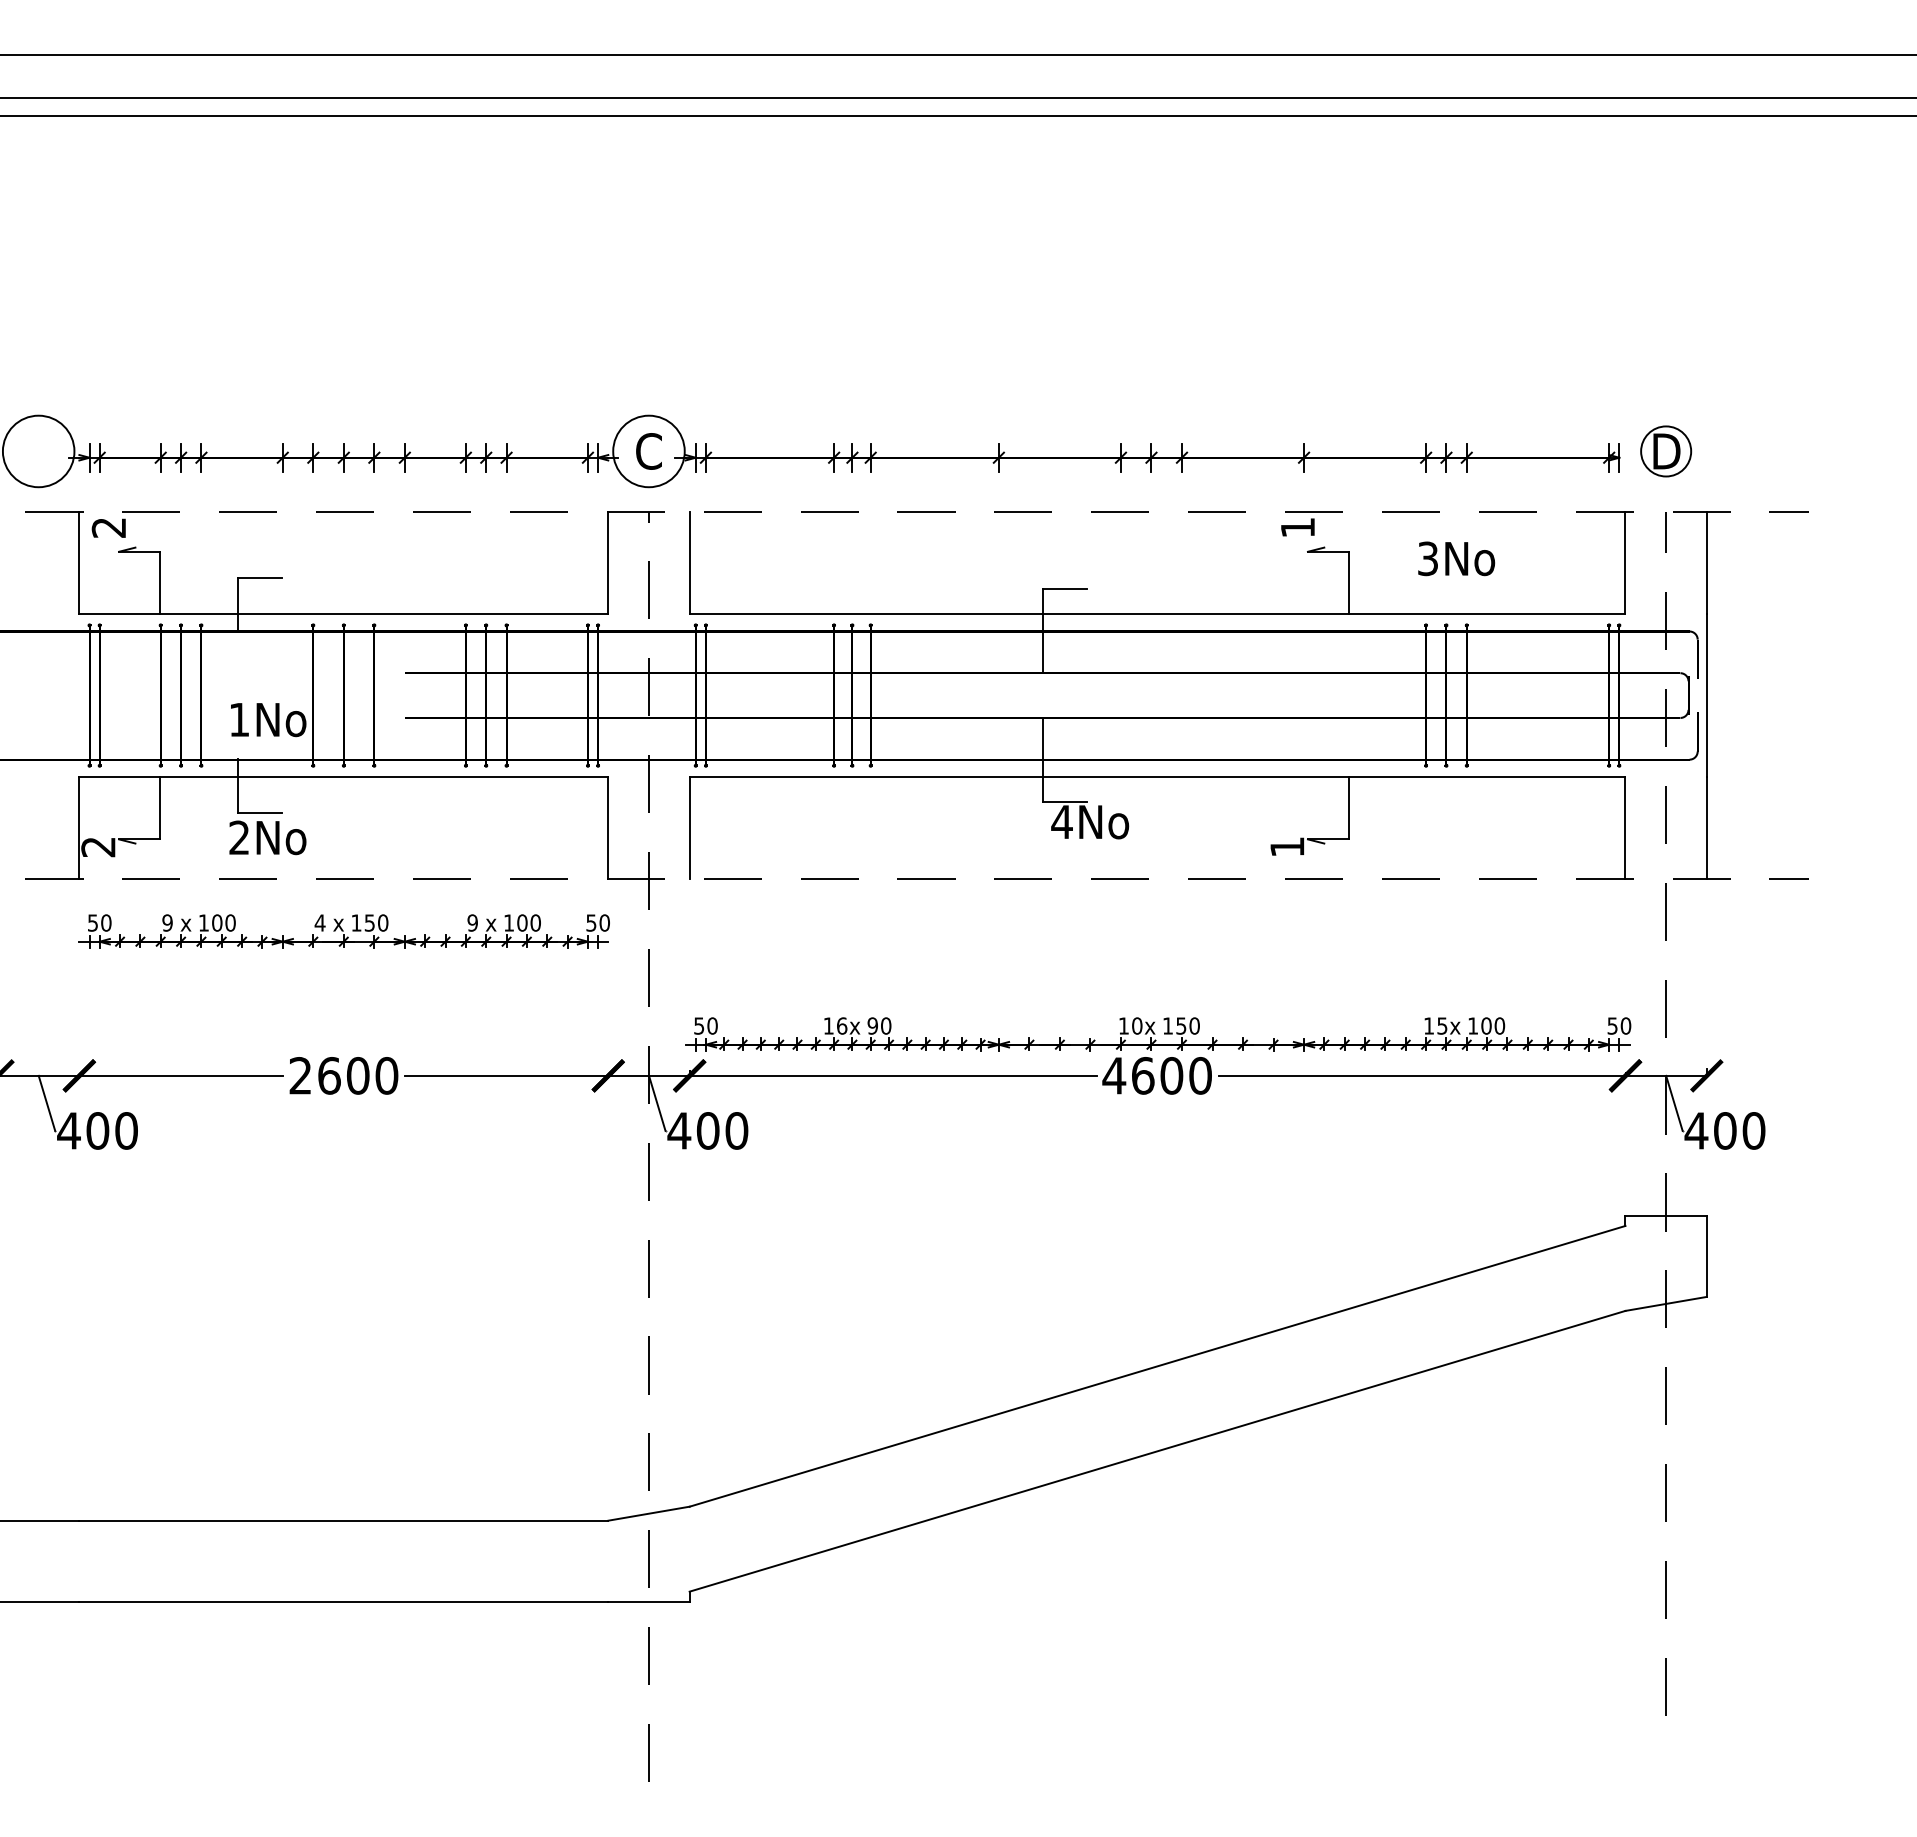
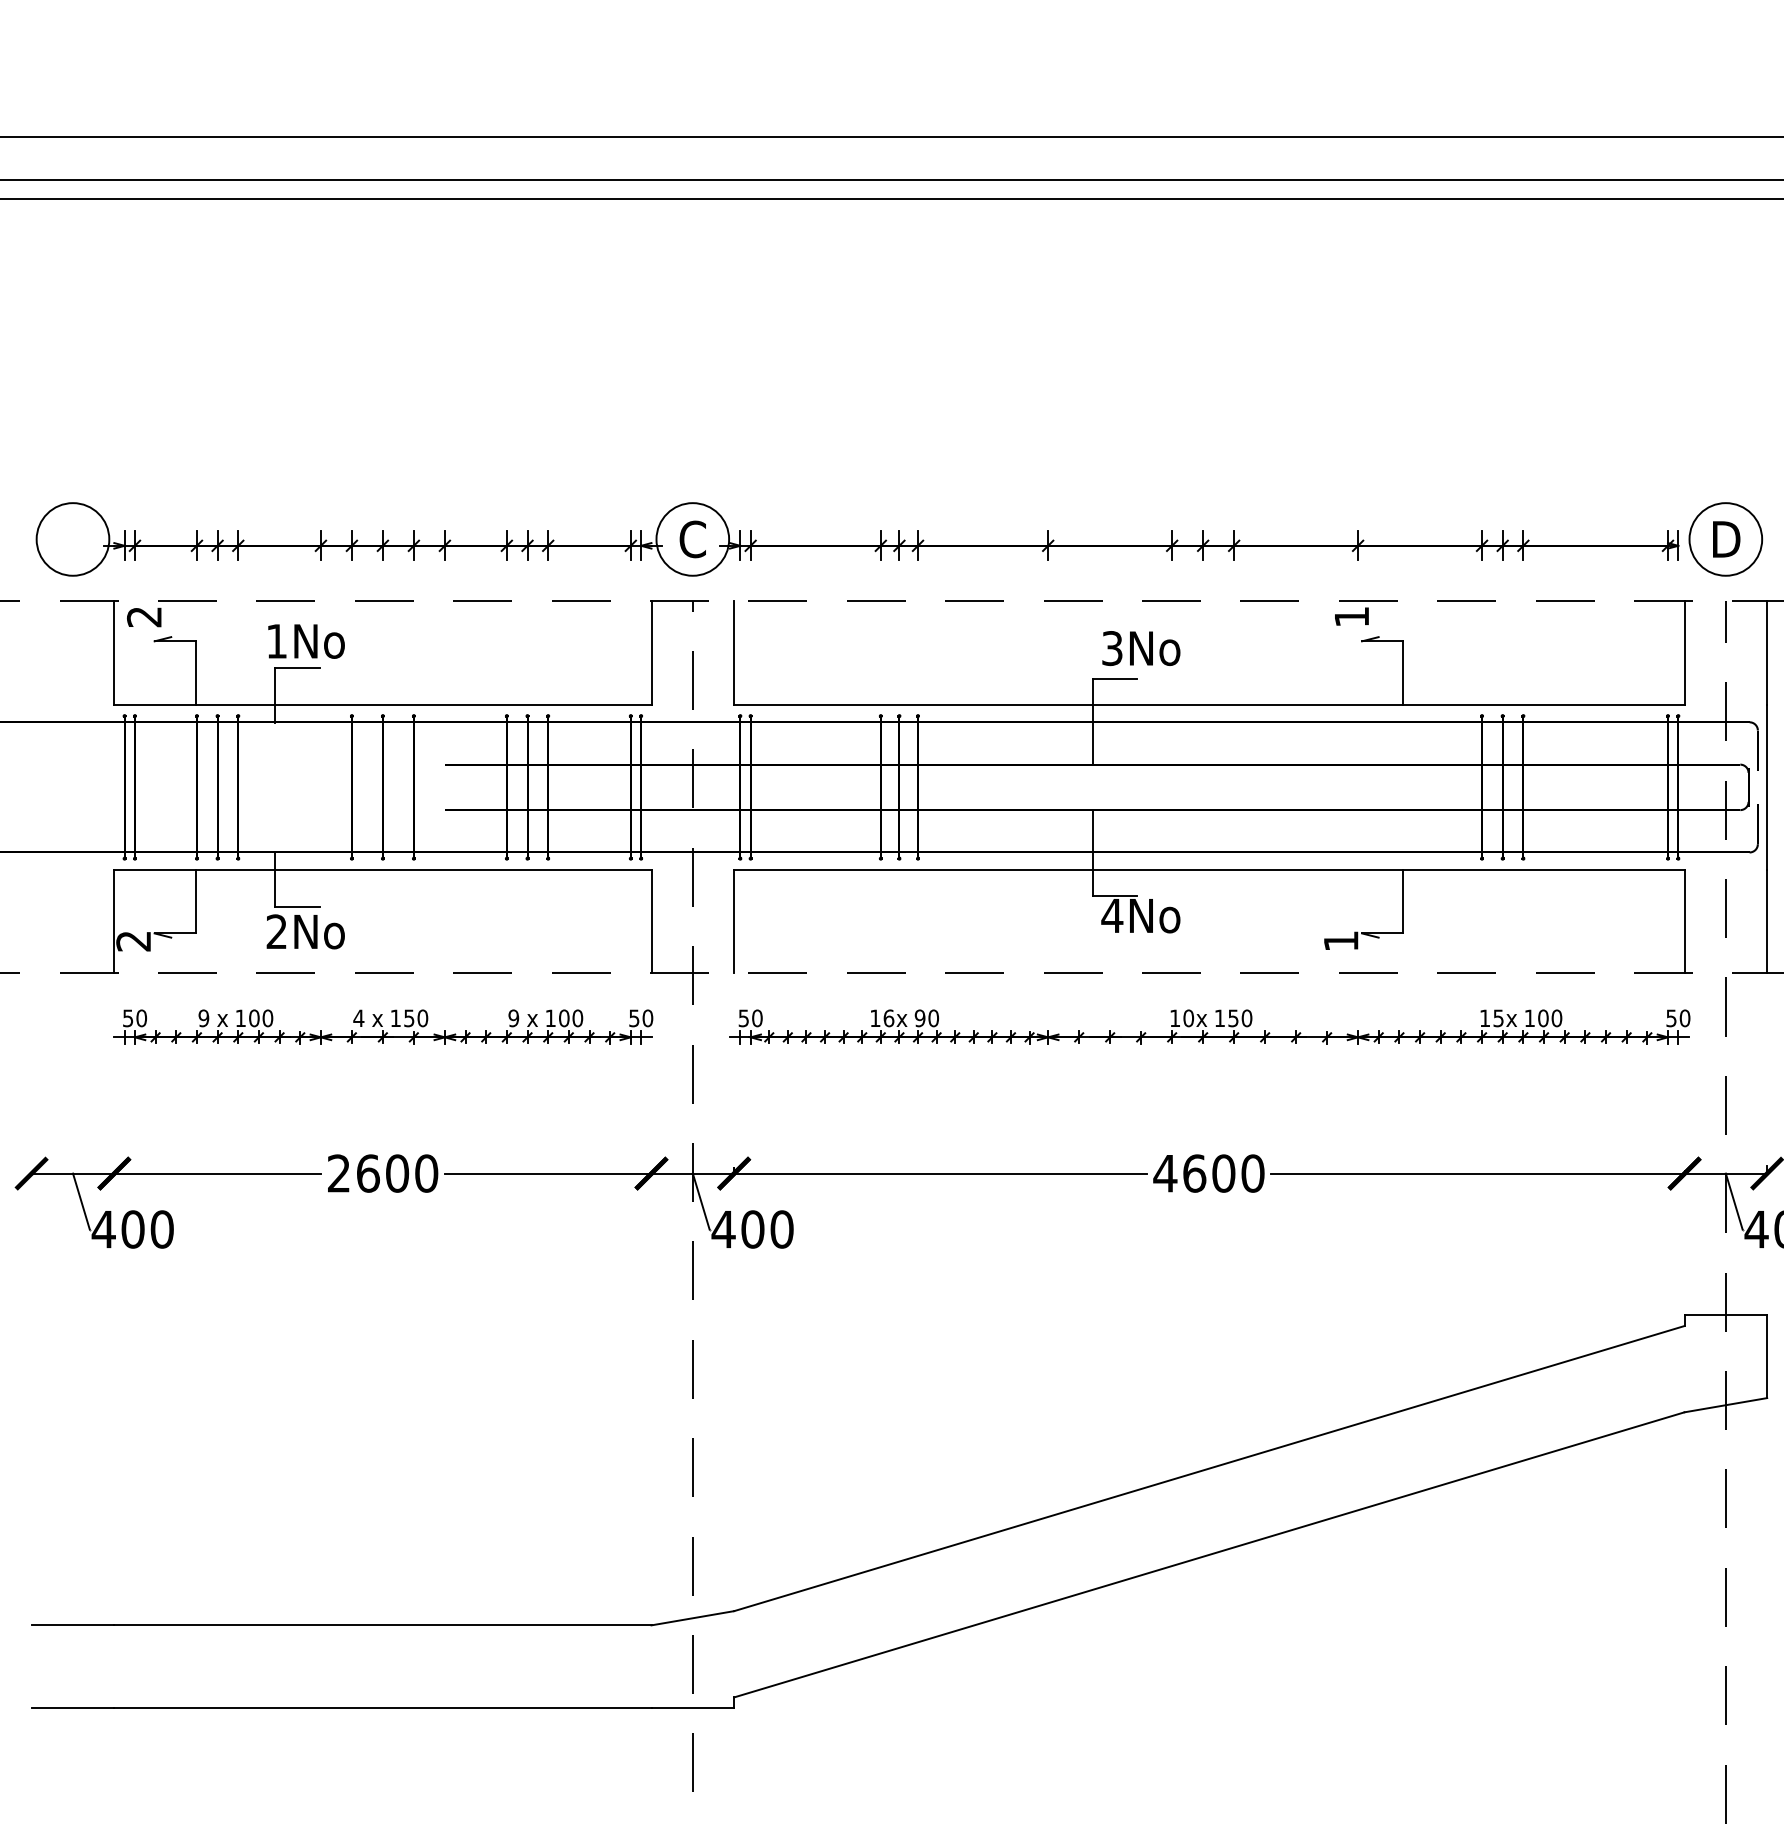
circle: (1665, 451) -> (1725, 539), size x1.43
text: (1456, 558) -> (1141, 648), moved
text: (268, 720) -> (306, 642), moved
part: (1158, 1034) -> (1210, 1026), moved

